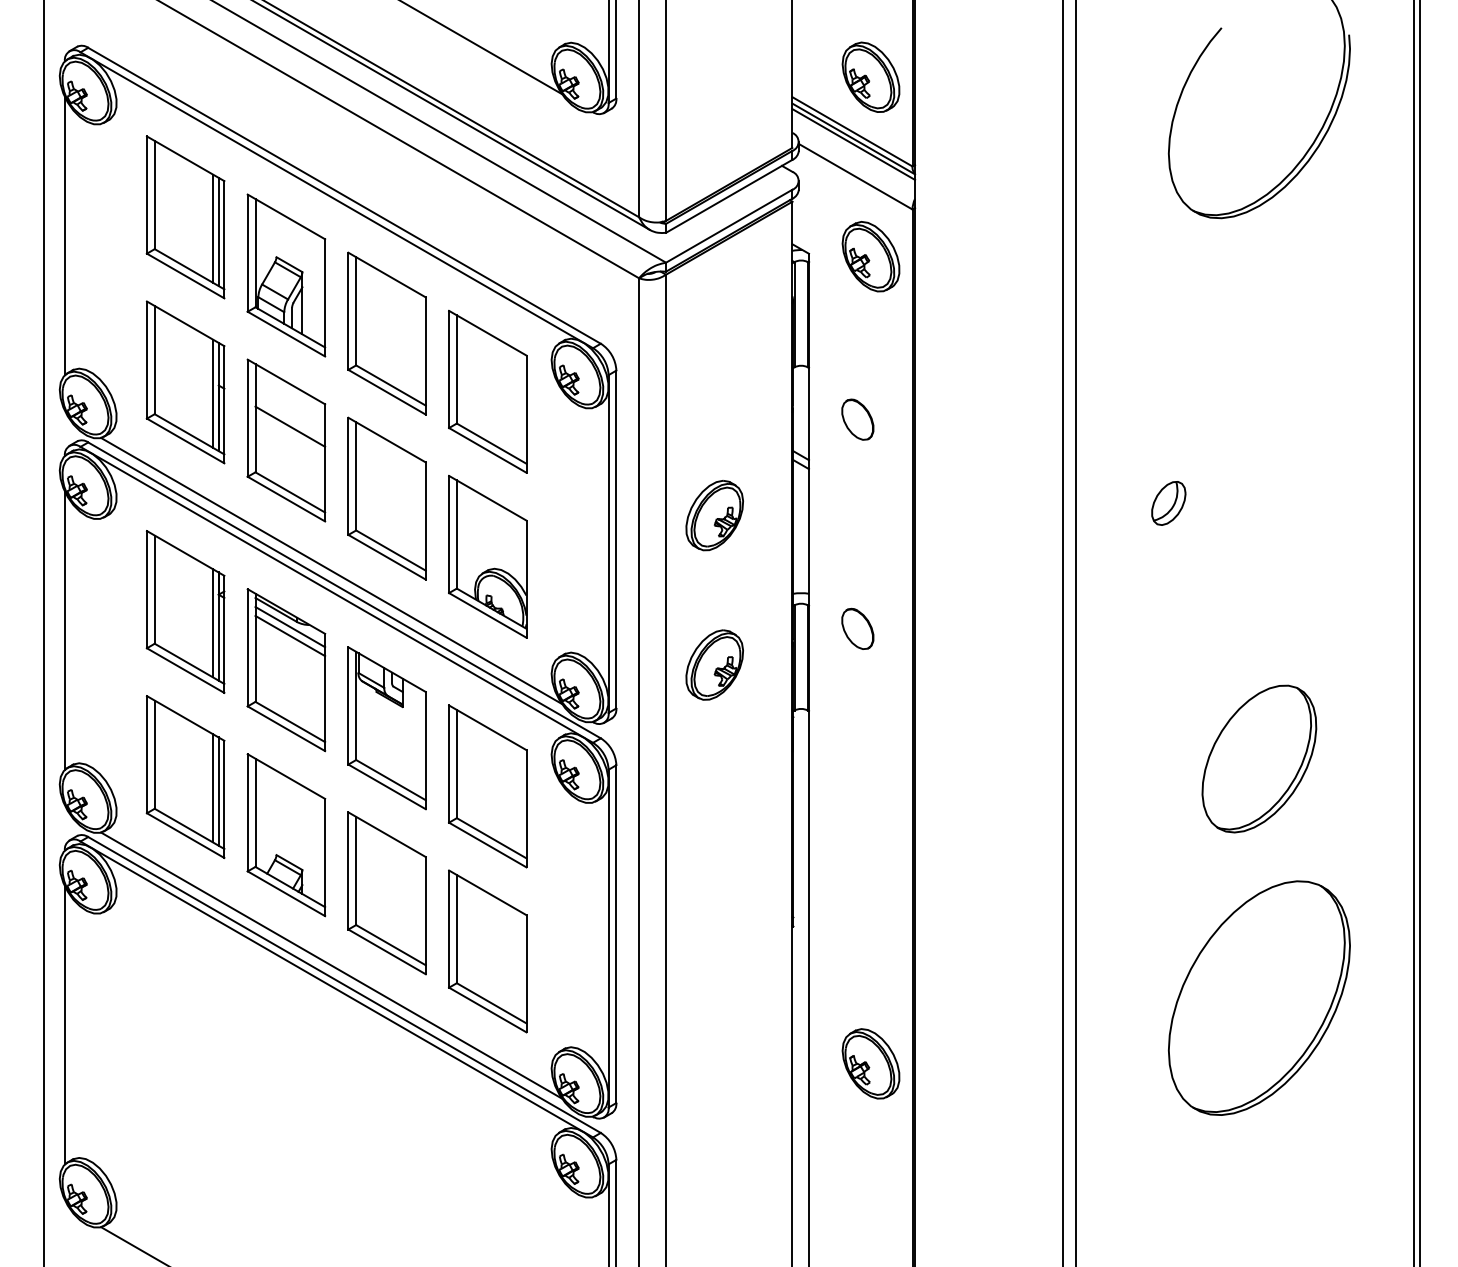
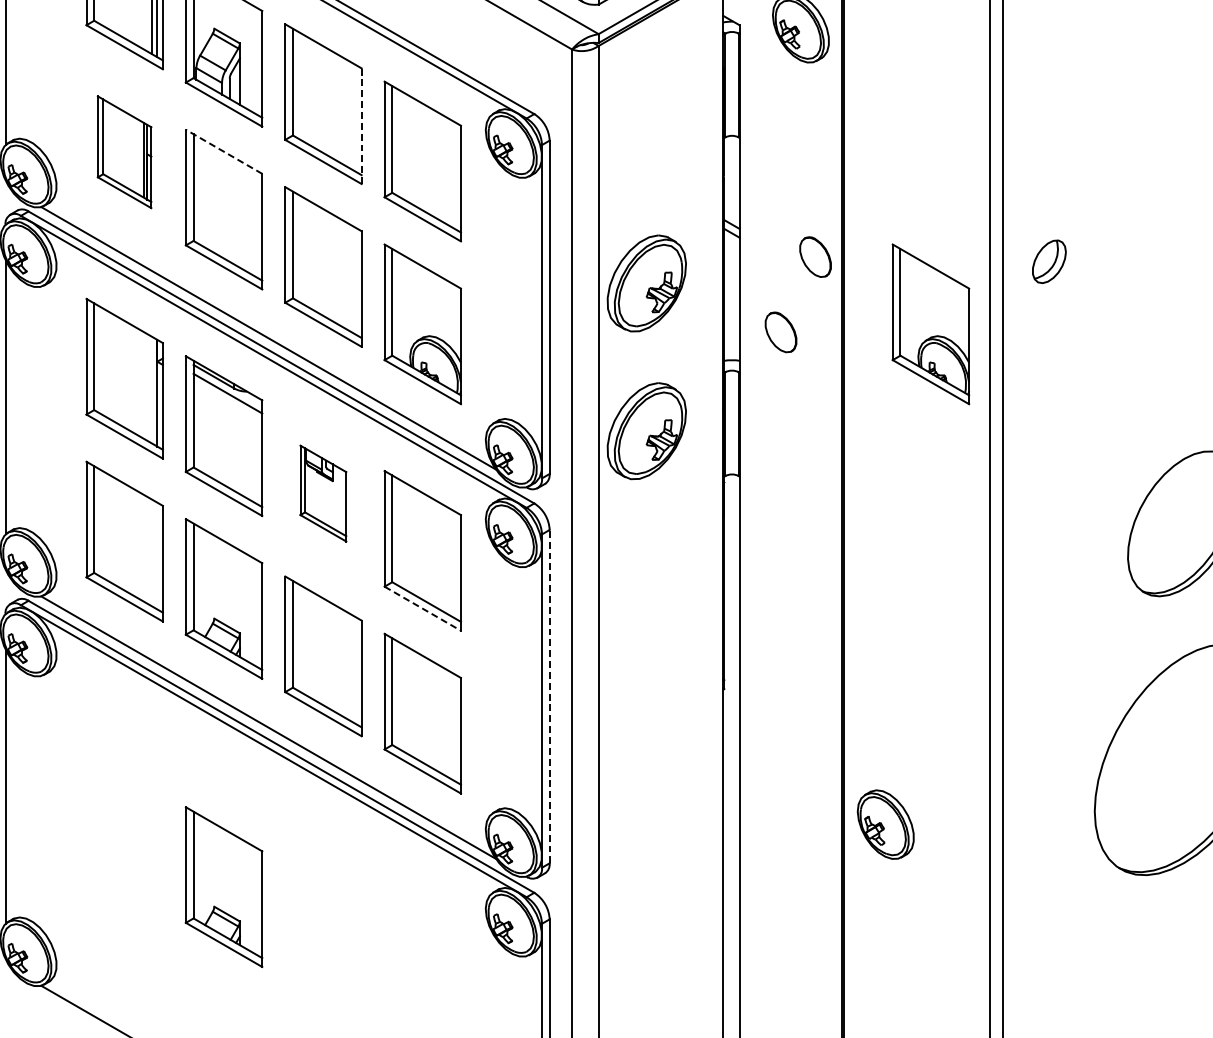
line: (425, 356) -> (361, 126), solid -> dashed
line: (286, 381) -> (224, 151), solid -> dashed
part: (185, 382) -> (124, 152), size x0.7
part: (857, 419) -> (815, 256), moved
line: (290, 426) -> (228, 195), removed
part: (1168, 503) -> (1049, 261), moved
part: (714, 515) -> (646, 283), size x1.4
part: (1002, 556) -> (930, 324), added
line: (213, 623) -> (152, 390), removed
part: (857, 628) -> (780, 331), moved
line: (290, 635) -> (228, 401), removed
part: (714, 664) -> (646, 430), size x1.4
part: (386, 728) -> (322, 493), size x0.6
line: (213, 788) -> (152, 552), removed
line: (218, 791) -> (157, 555), removed
line: (487, 845) -> (422, 609), solid -> dashed
line: (616, 934) -> (549, 697), solid -> dashed
part: (870, 1063) -> (885, 824), moved
part: (286, 1127) -> (224, 887), added

